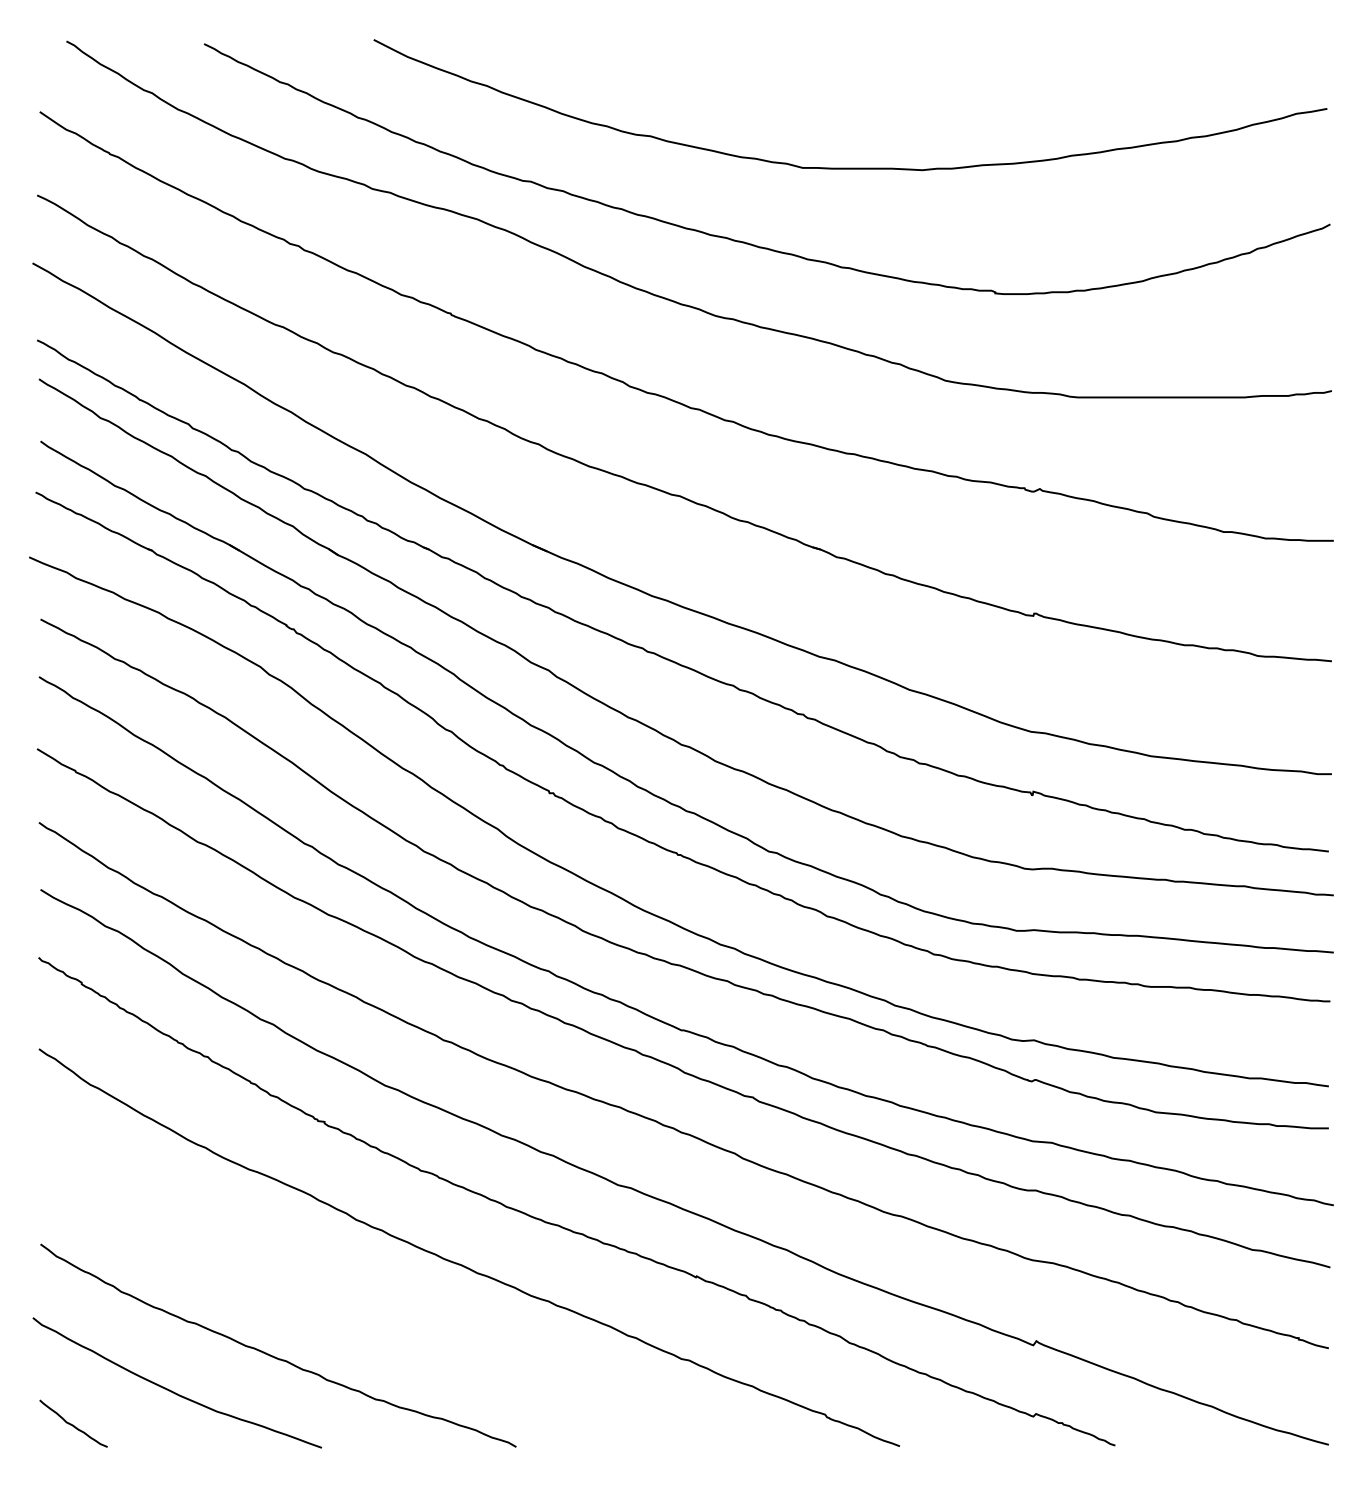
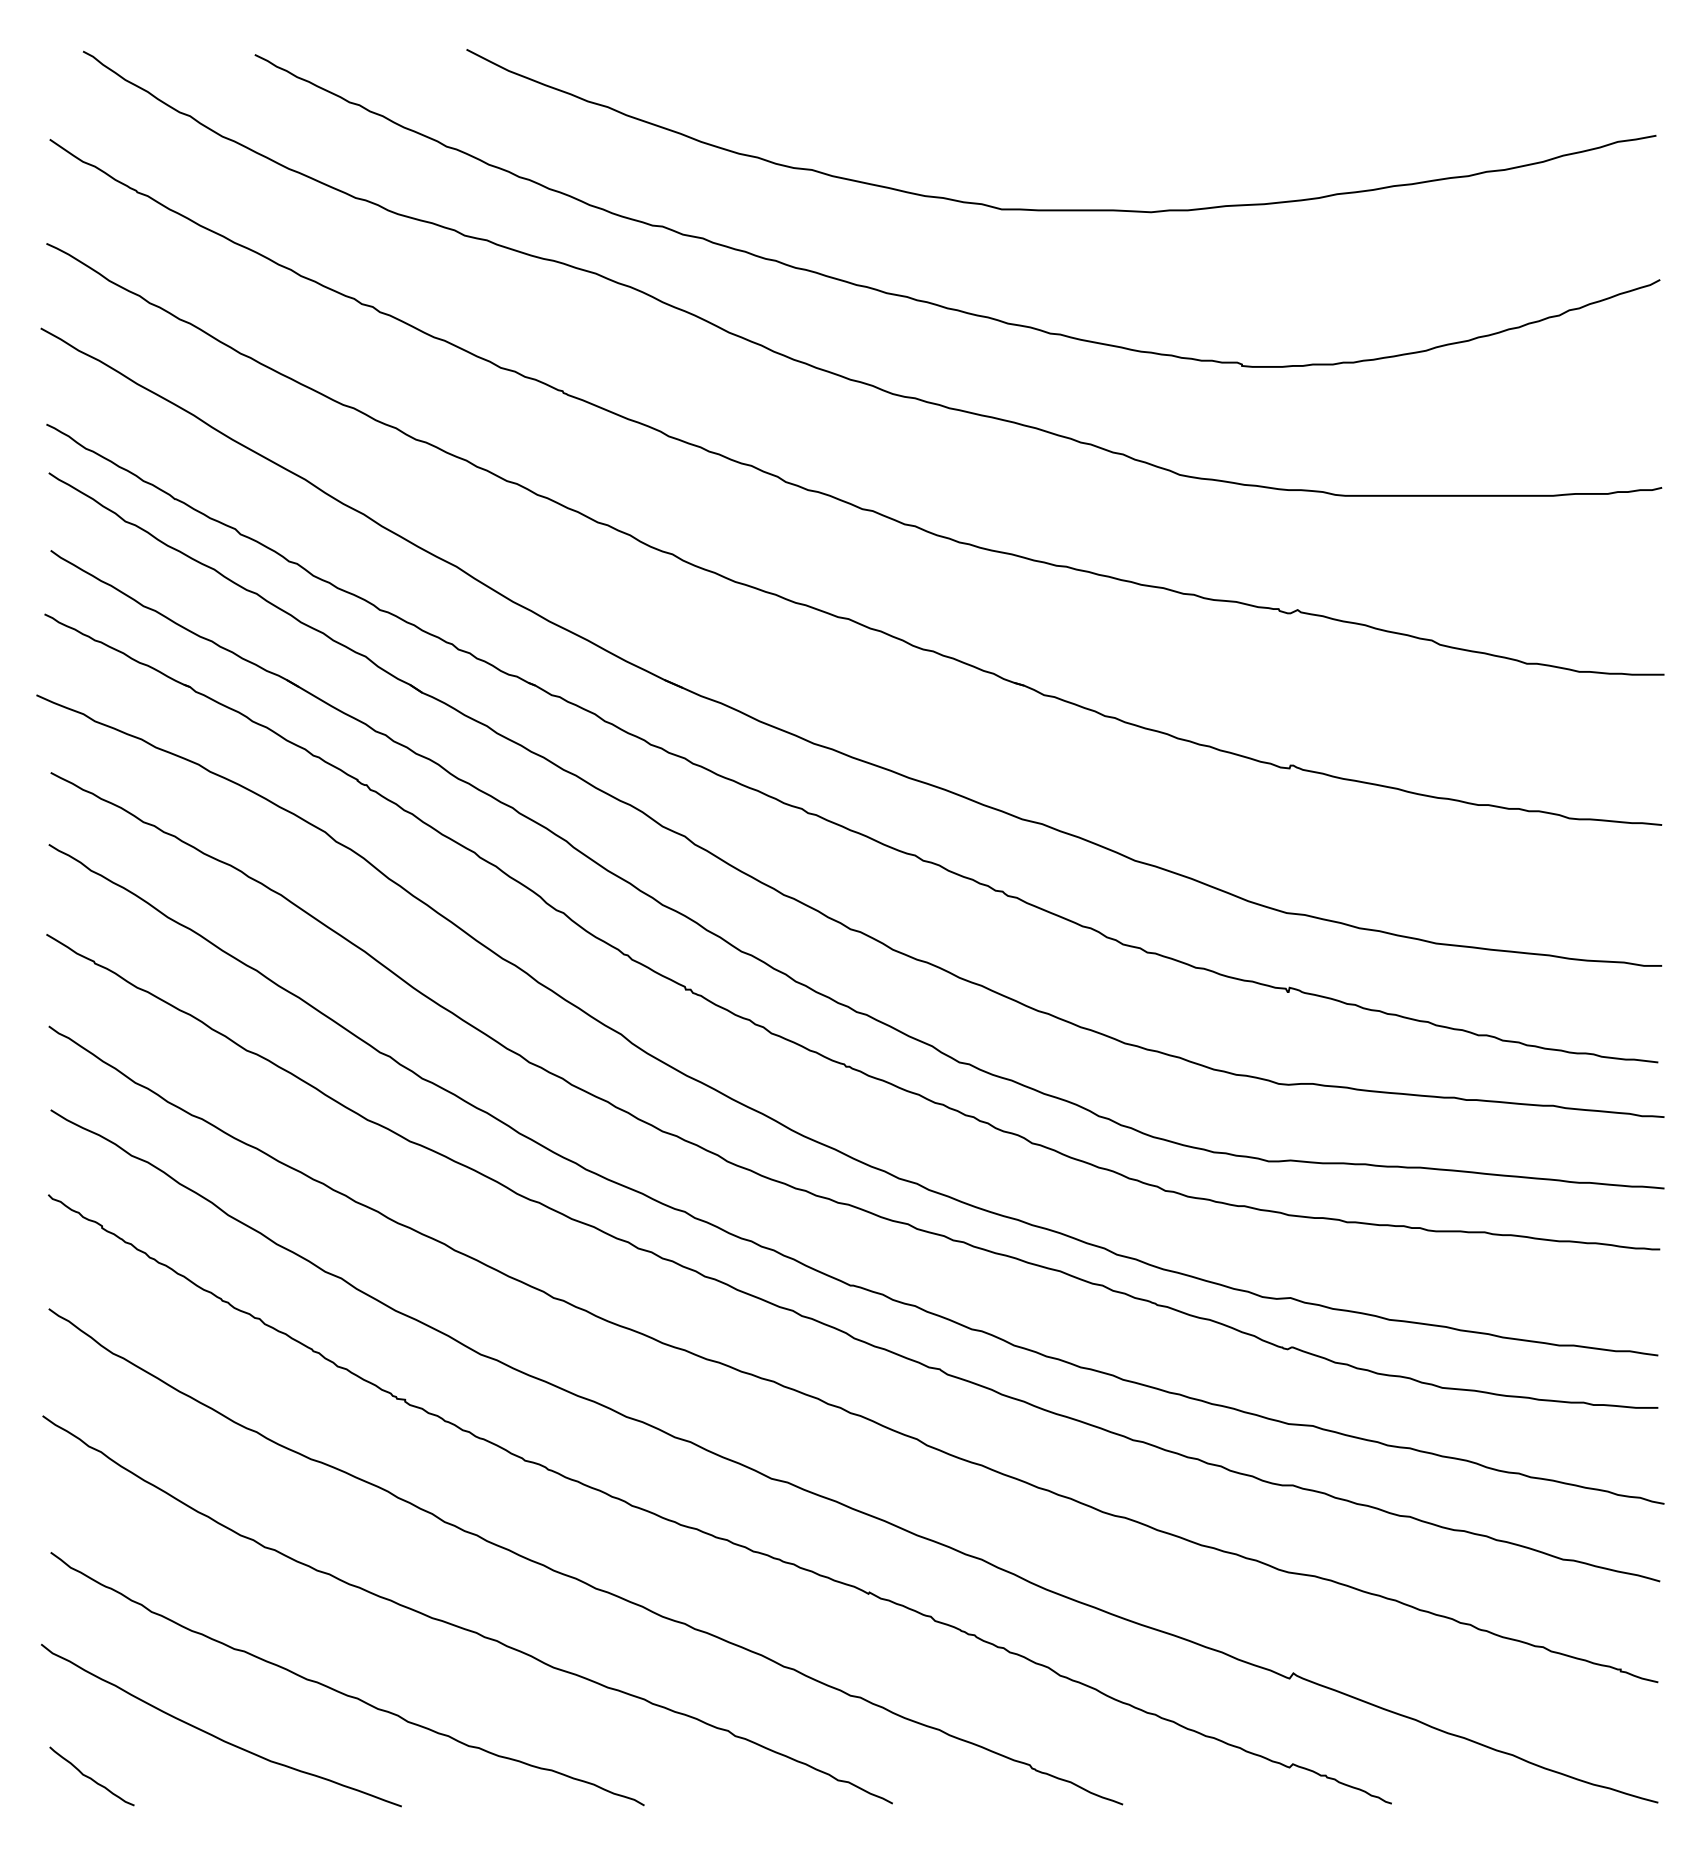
curve: (367, 1302) -> (458, 1625), added

